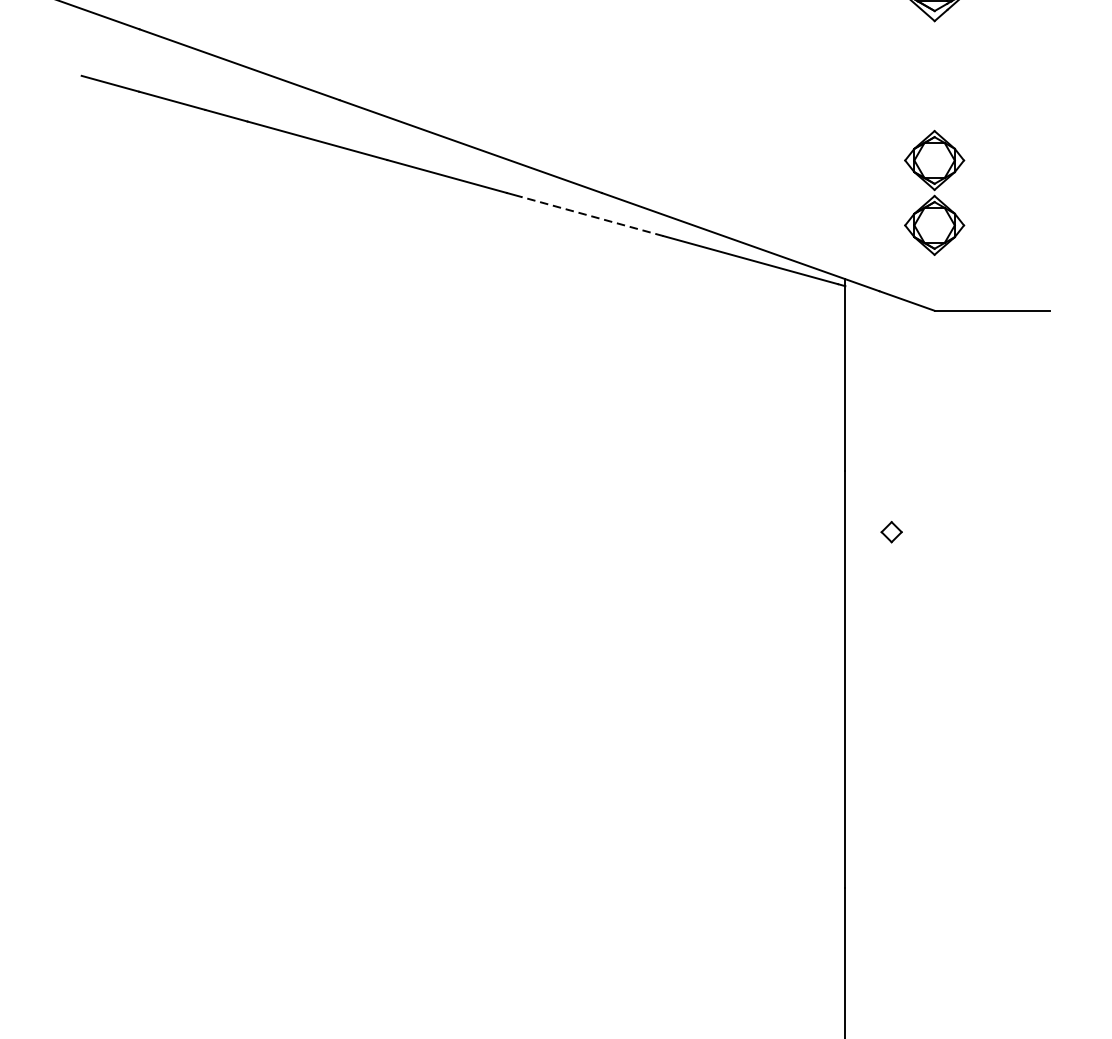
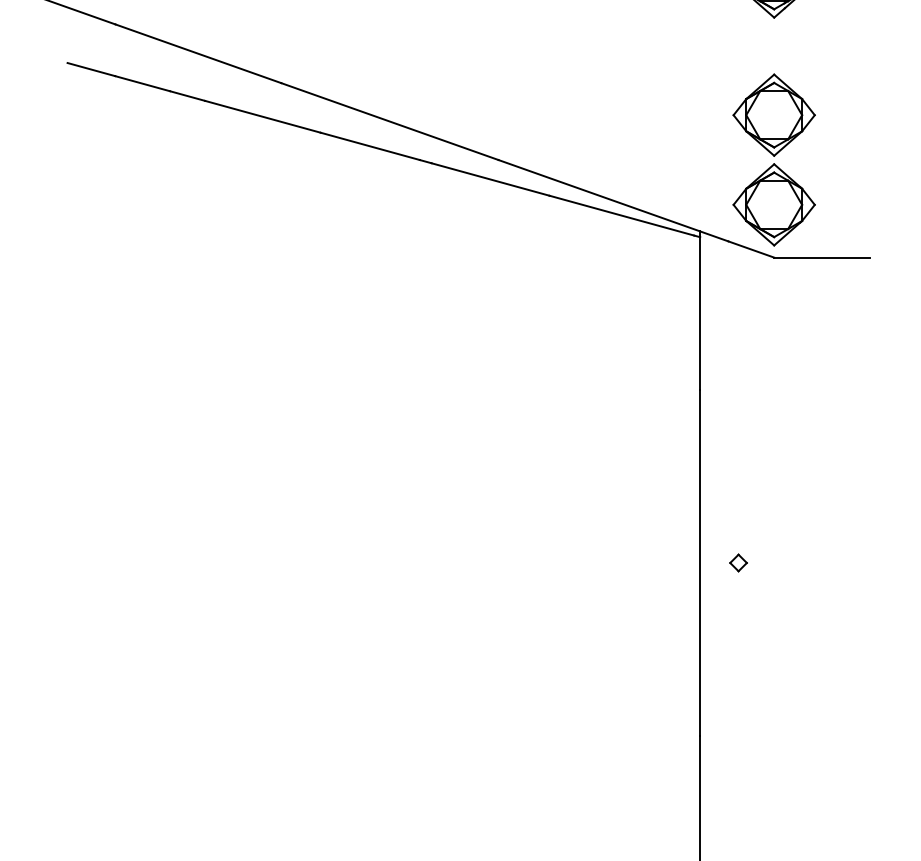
part: (933, 192) -> (773, 159), size x1.67
line: (592, 216) -> (490, 179), dashed -> solid
part: (891, 531) -> (738, 562), moved

